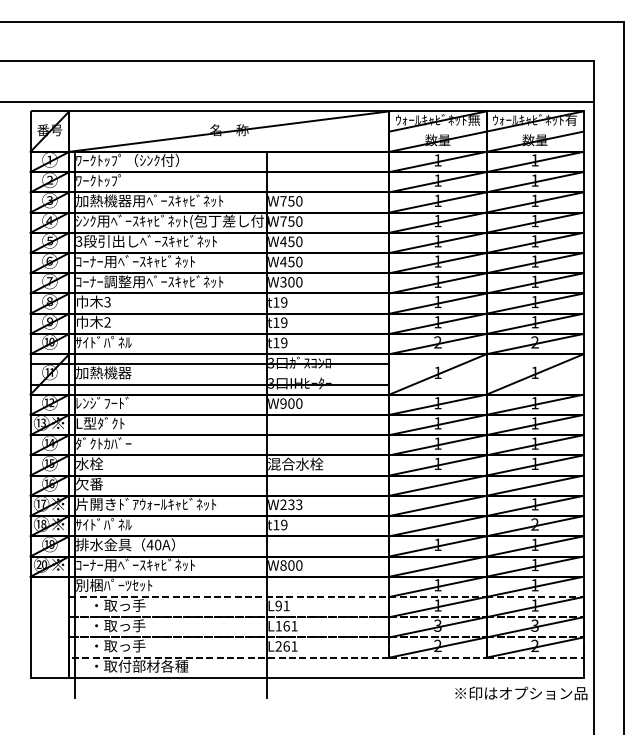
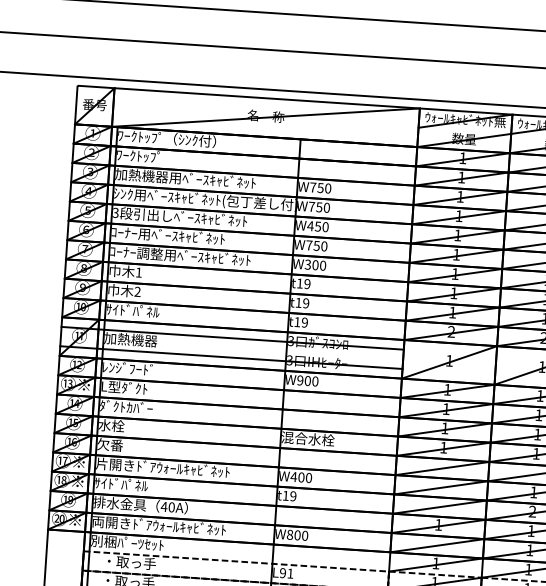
text: (283, 261) -> (309, 244), W450 -> W750
text: (107, 301) -> (138, 271), 3 -> 1
text: (291, 504) -> (301, 477), W233 -> W400
text: (145, 564) -> (158, 525), ｺｰﾅｰ用ﾍﾞｰｽｷｬﾋﾞﾈｯﾄ -> 両開きﾄﾞｱｳｫｰﾙｷｬﾋﾞﾈｯﾄ

